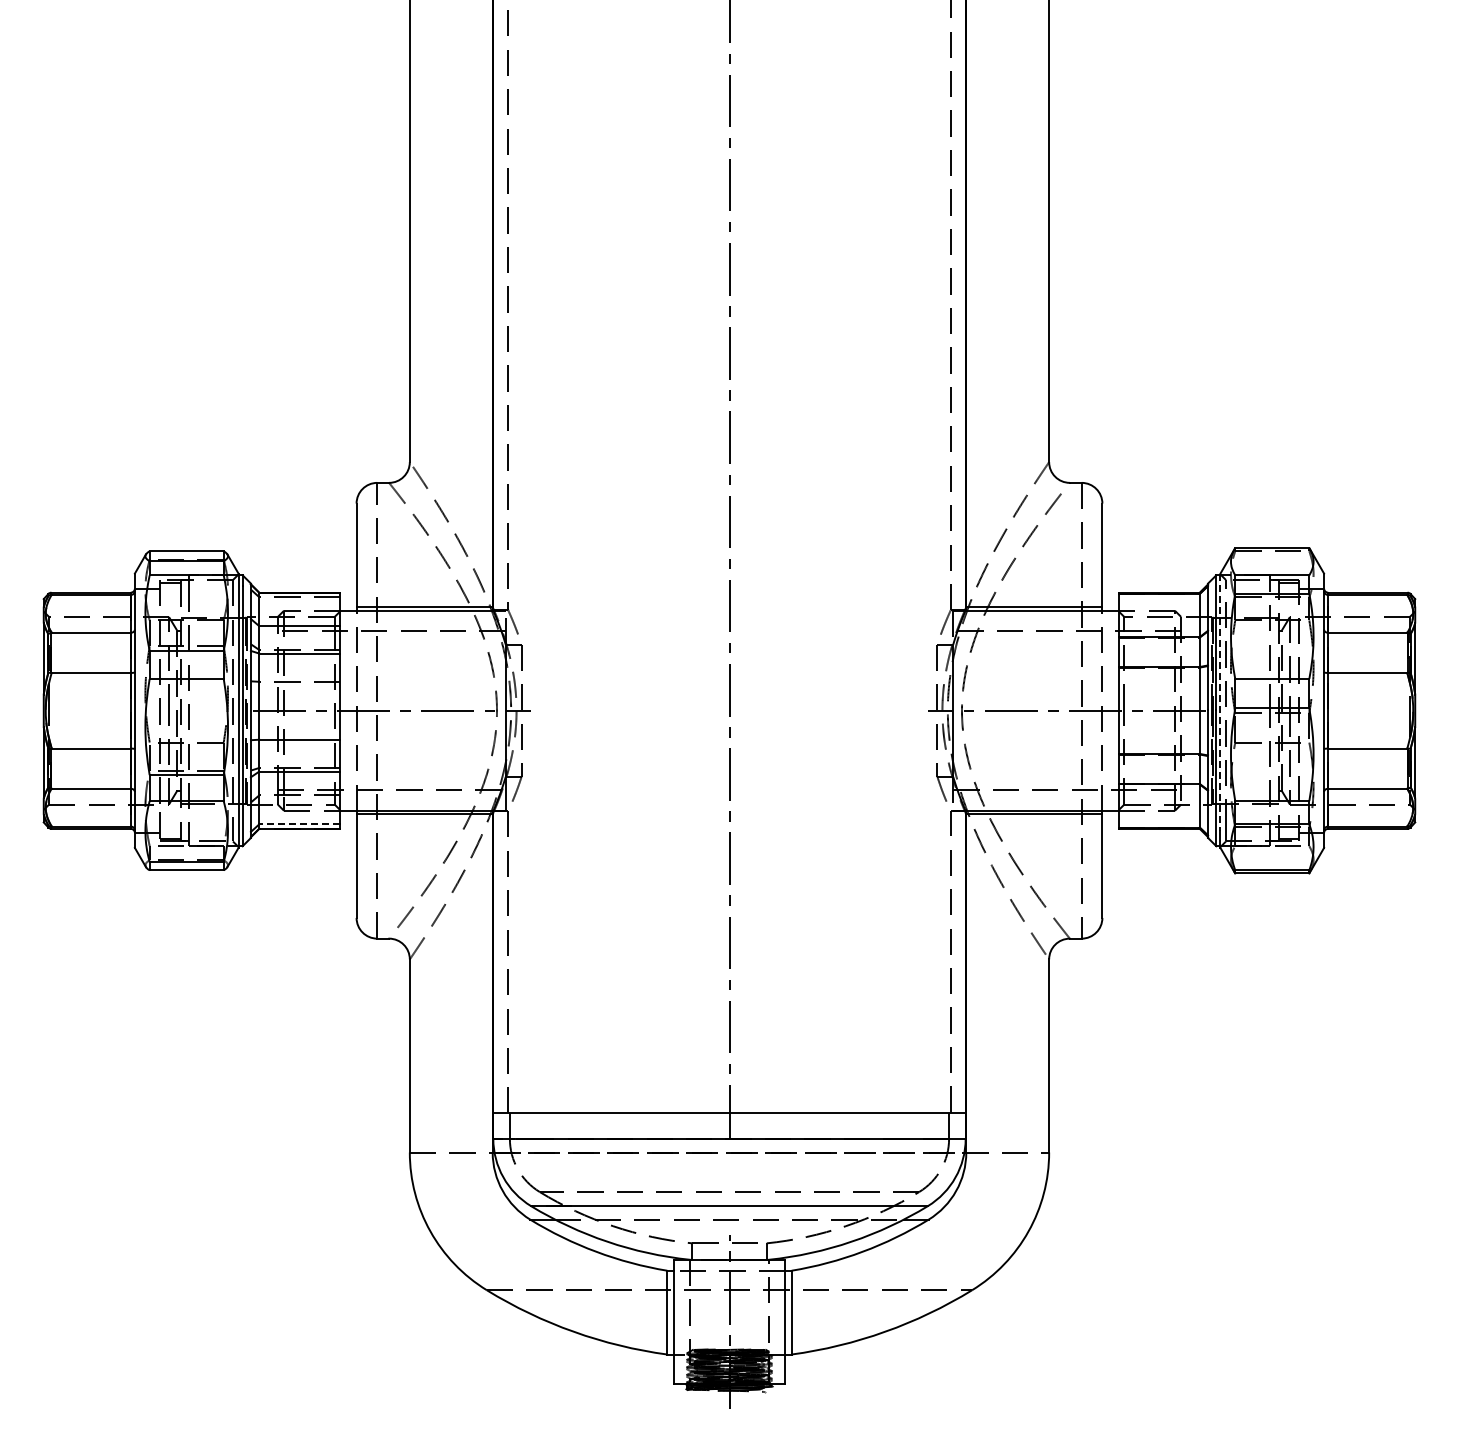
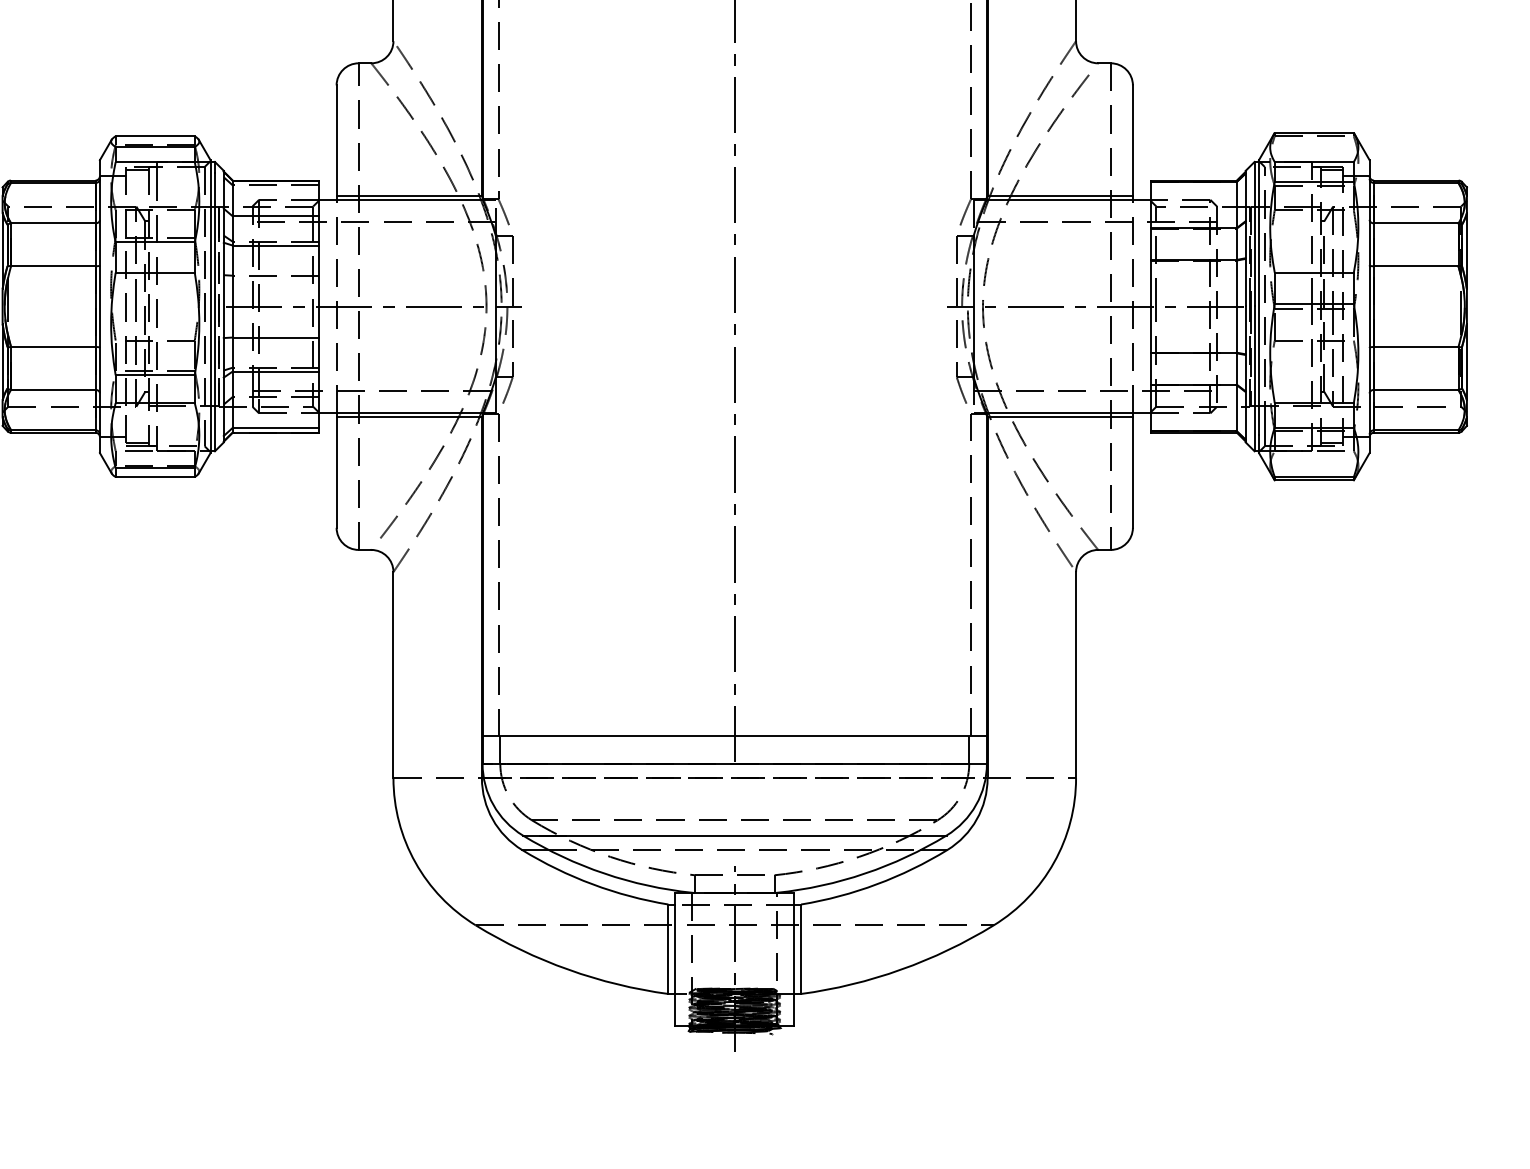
line: (1220, 702) -> (1259, 297), dashed -> solid
line: (299, 824) -> (275, 428), dashed -> solid

